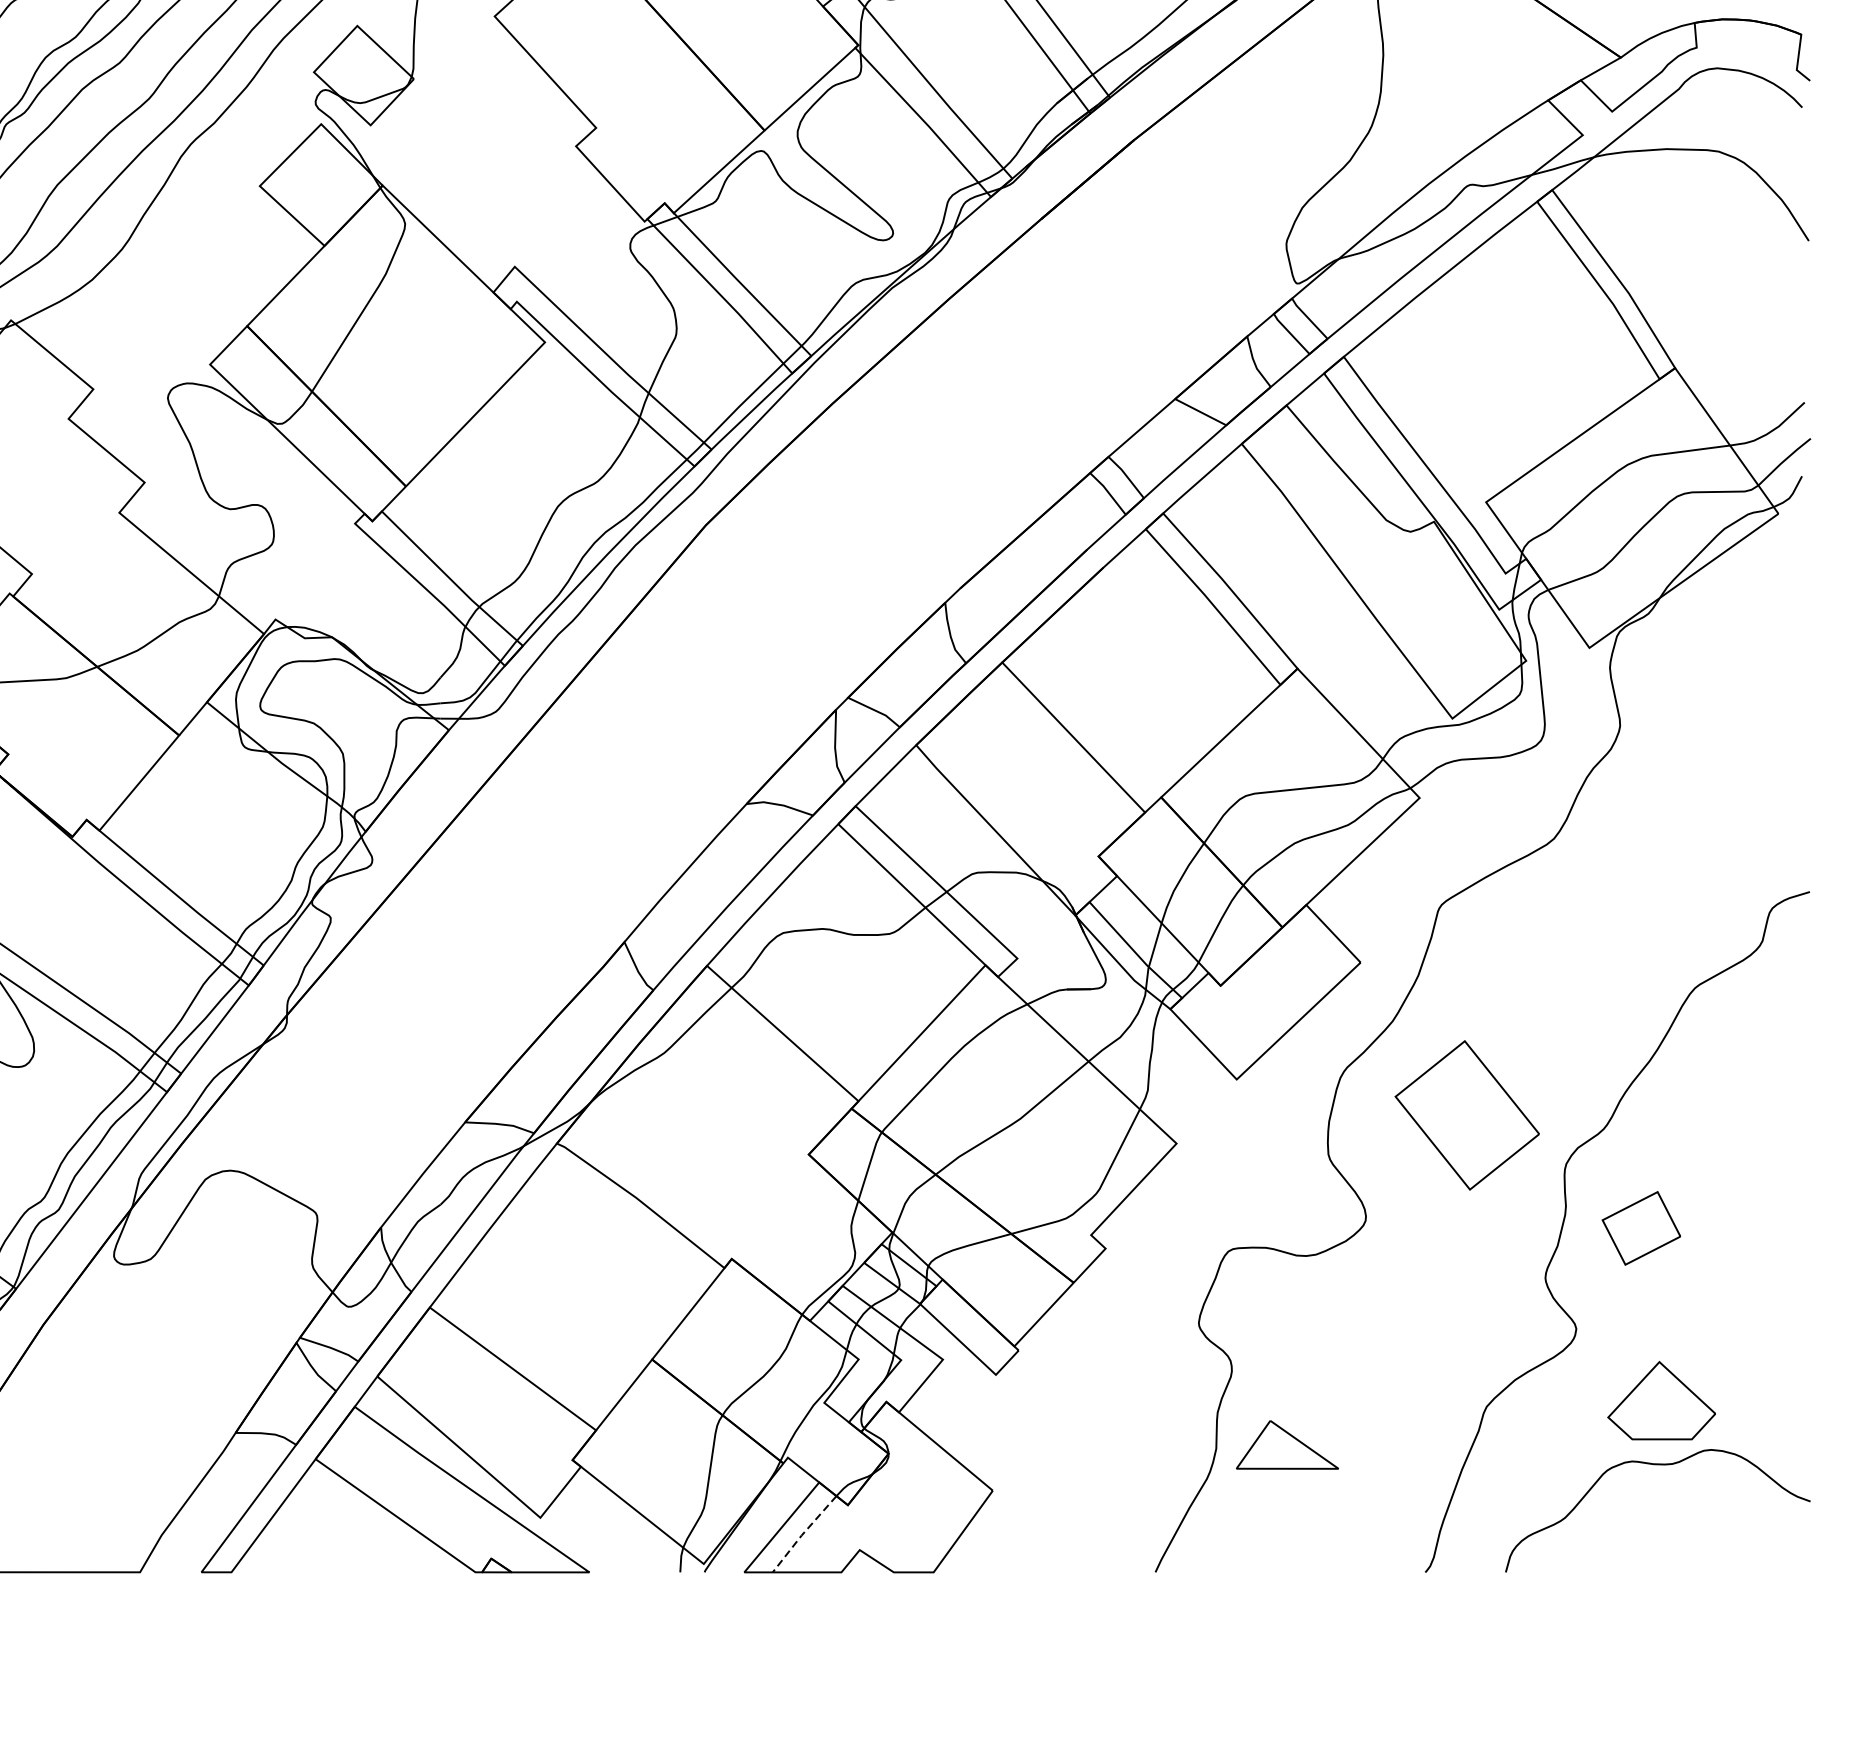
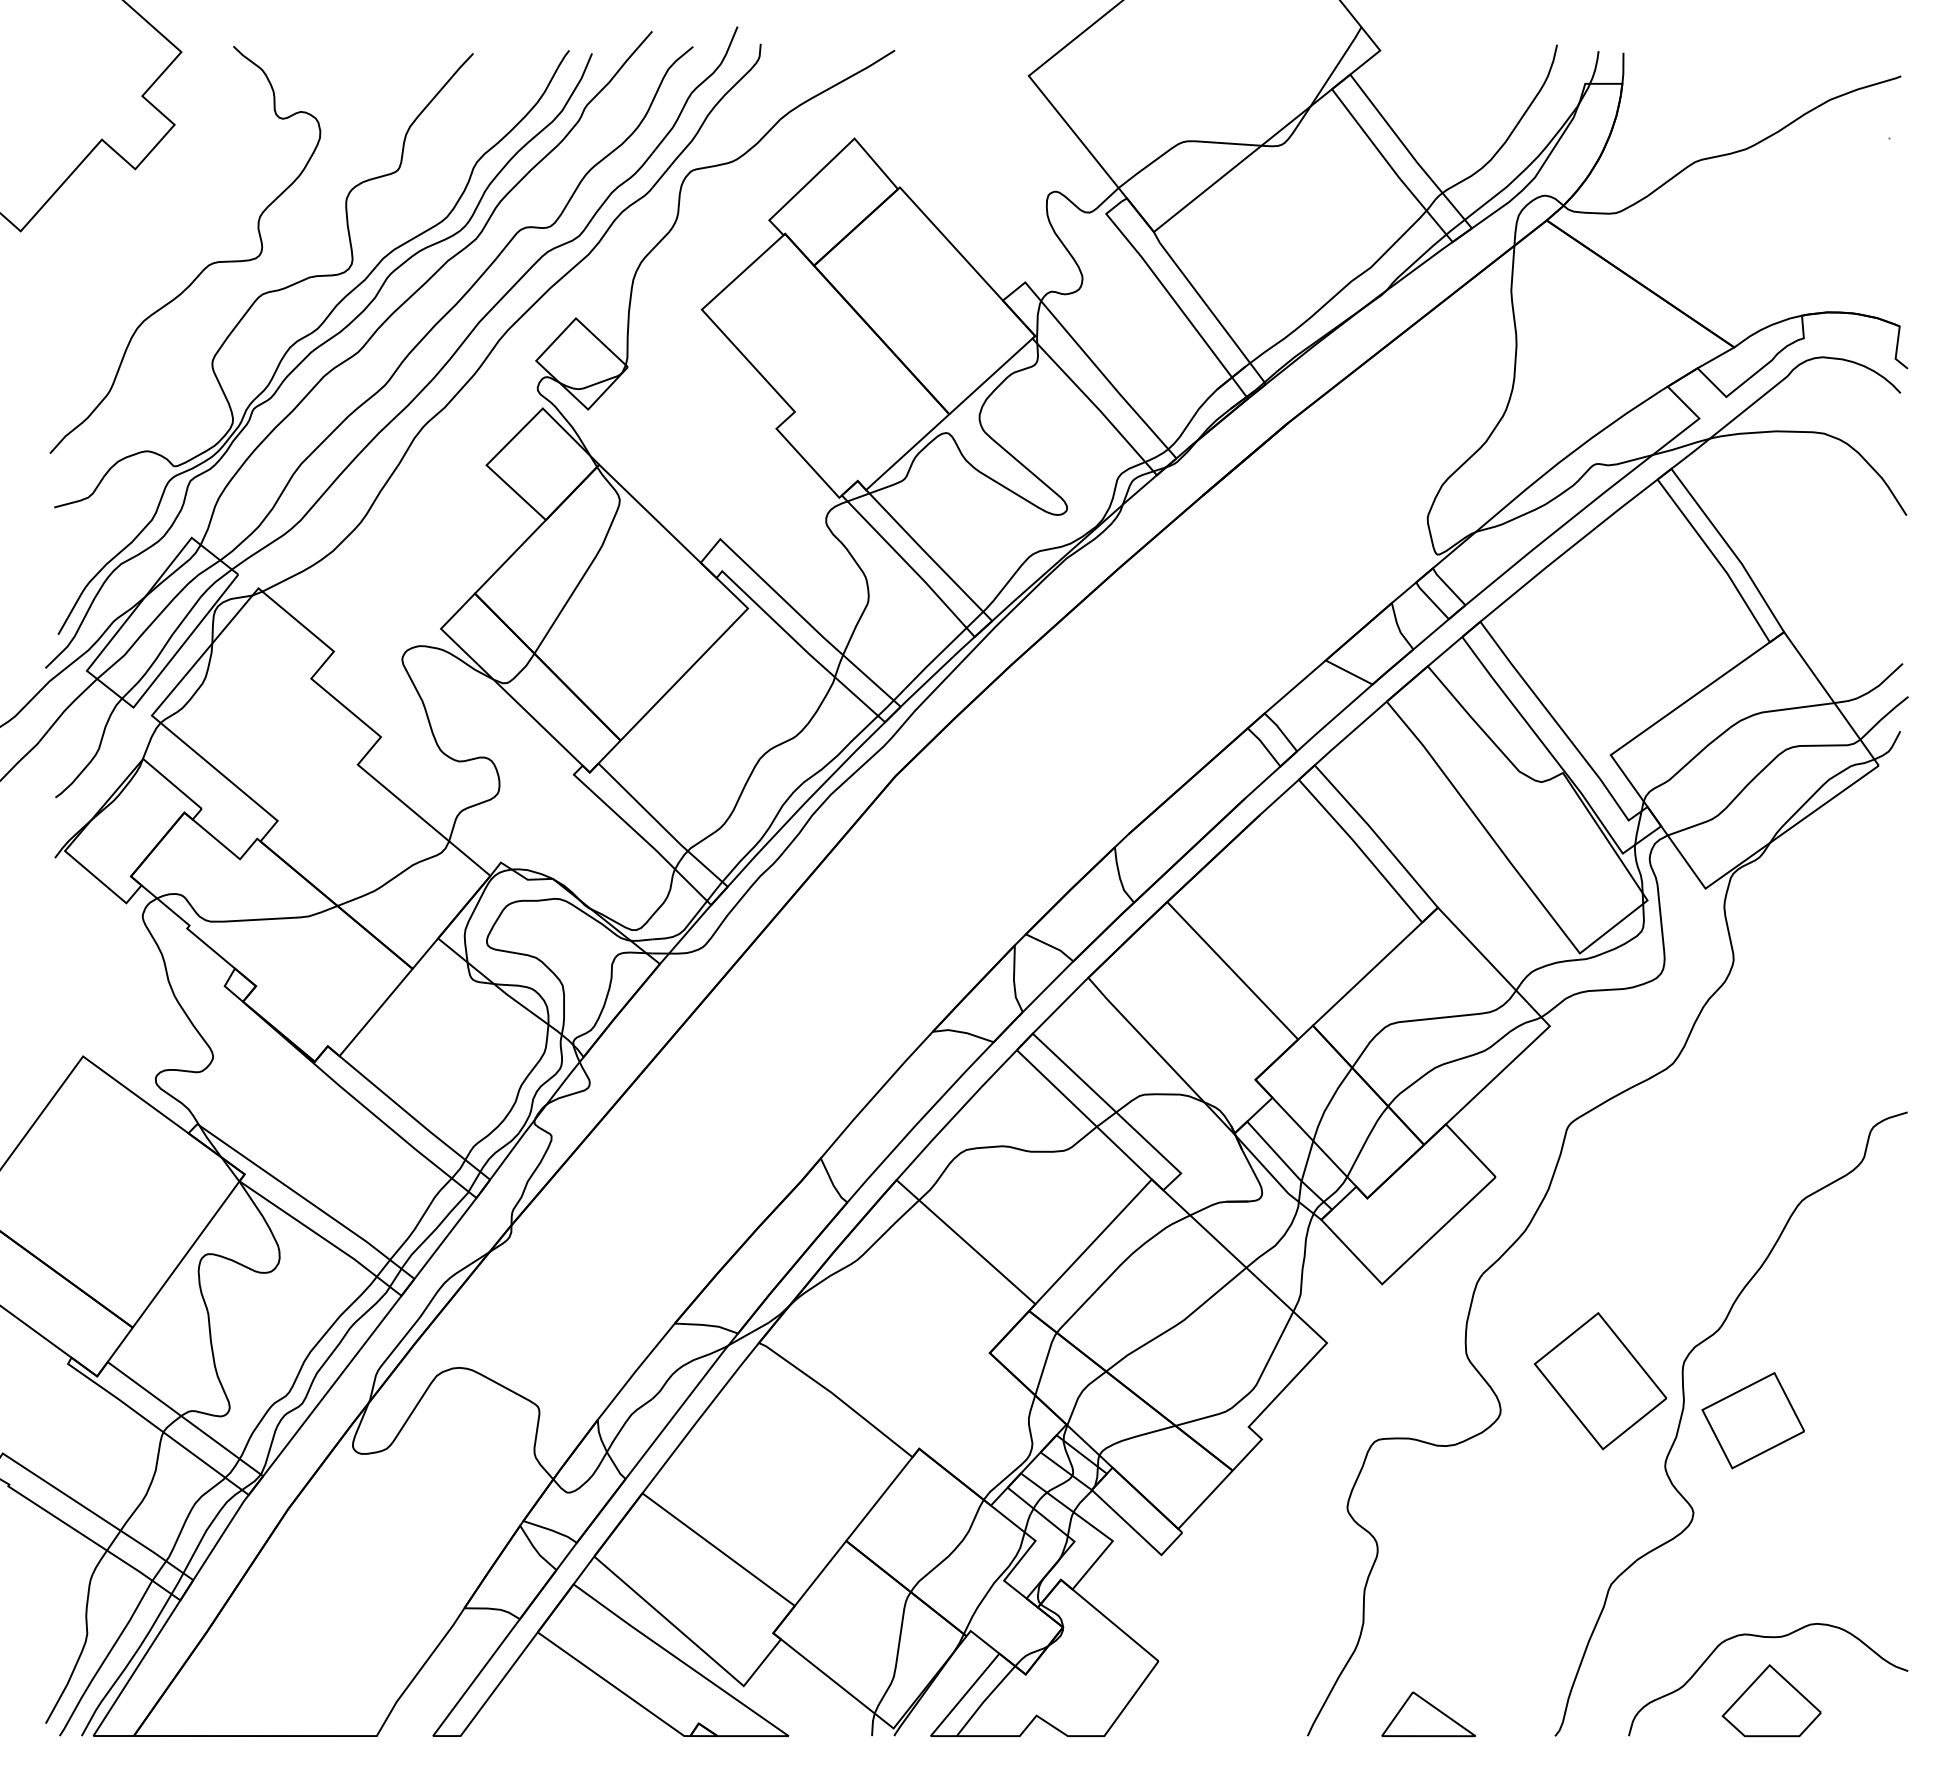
part: (1466, 1115) -> (1599, 1381), moved
part: (1640, 1228) -> (1752, 1420), size x1.43
part: (1661, 1400) -> (1771, 1700), moved
part: (1287, 1445) -> (1428, 1714), moved
line: (802, 1533) -> (984, 1700), dashed -> solid

